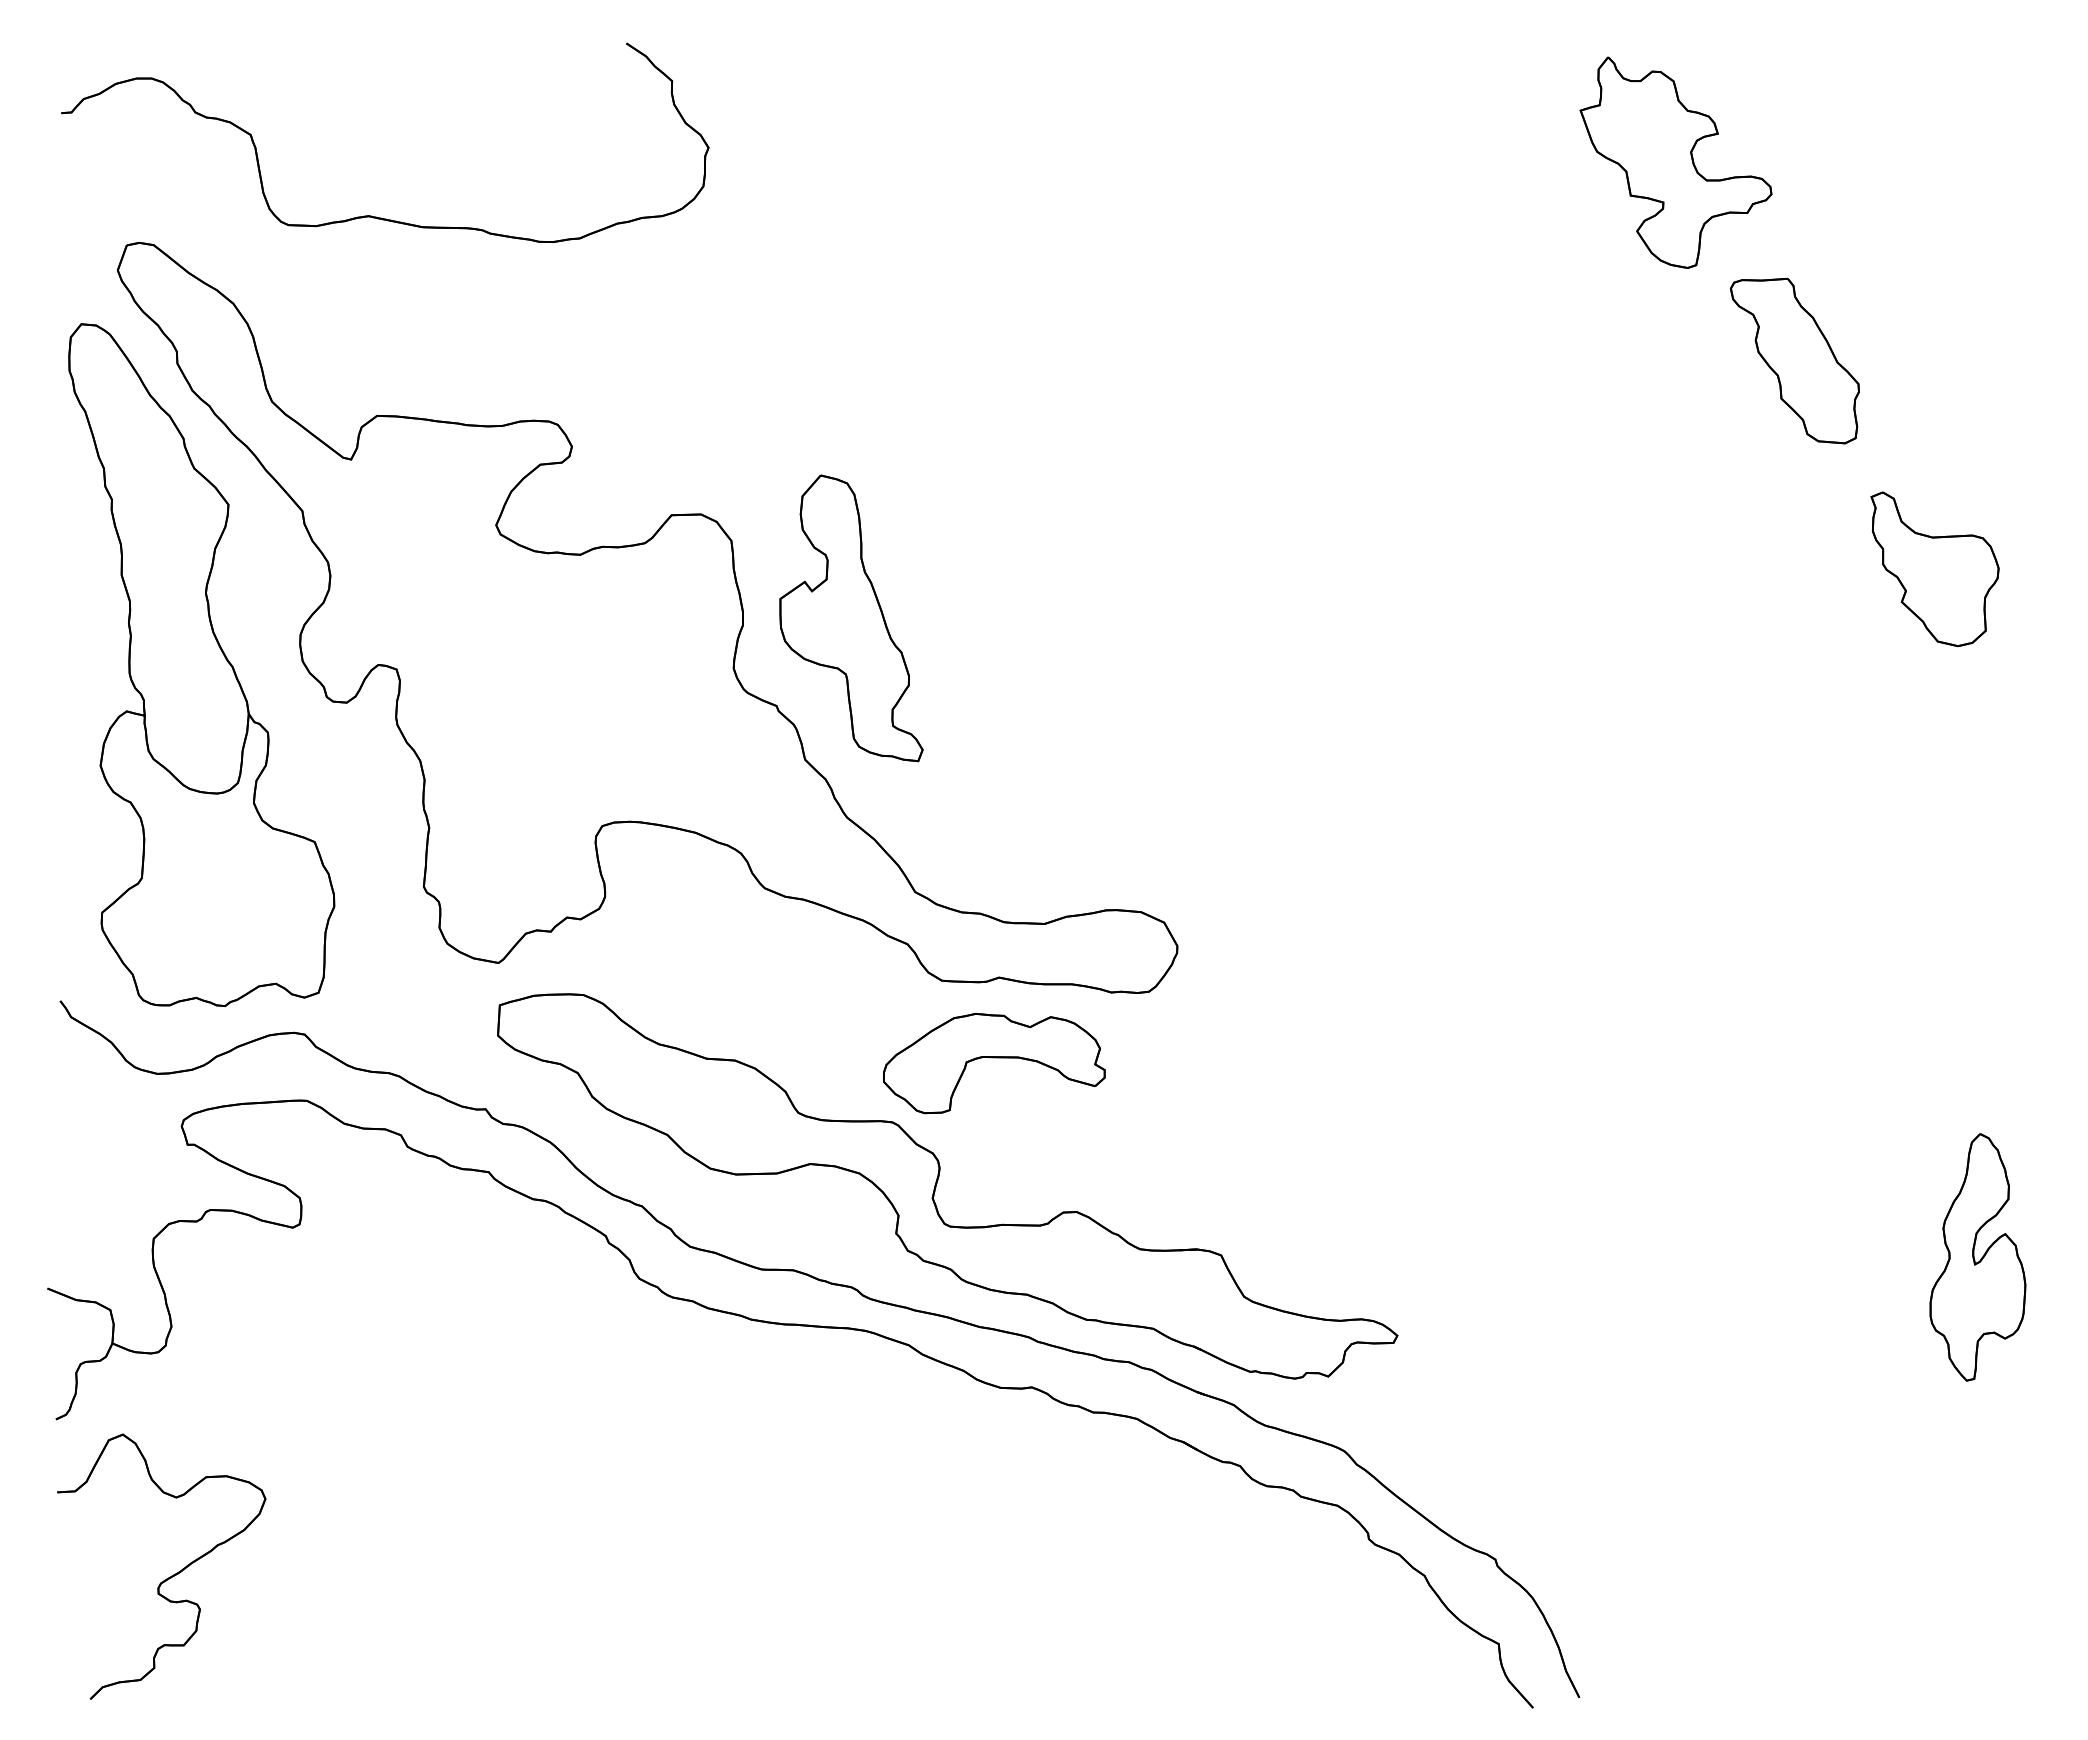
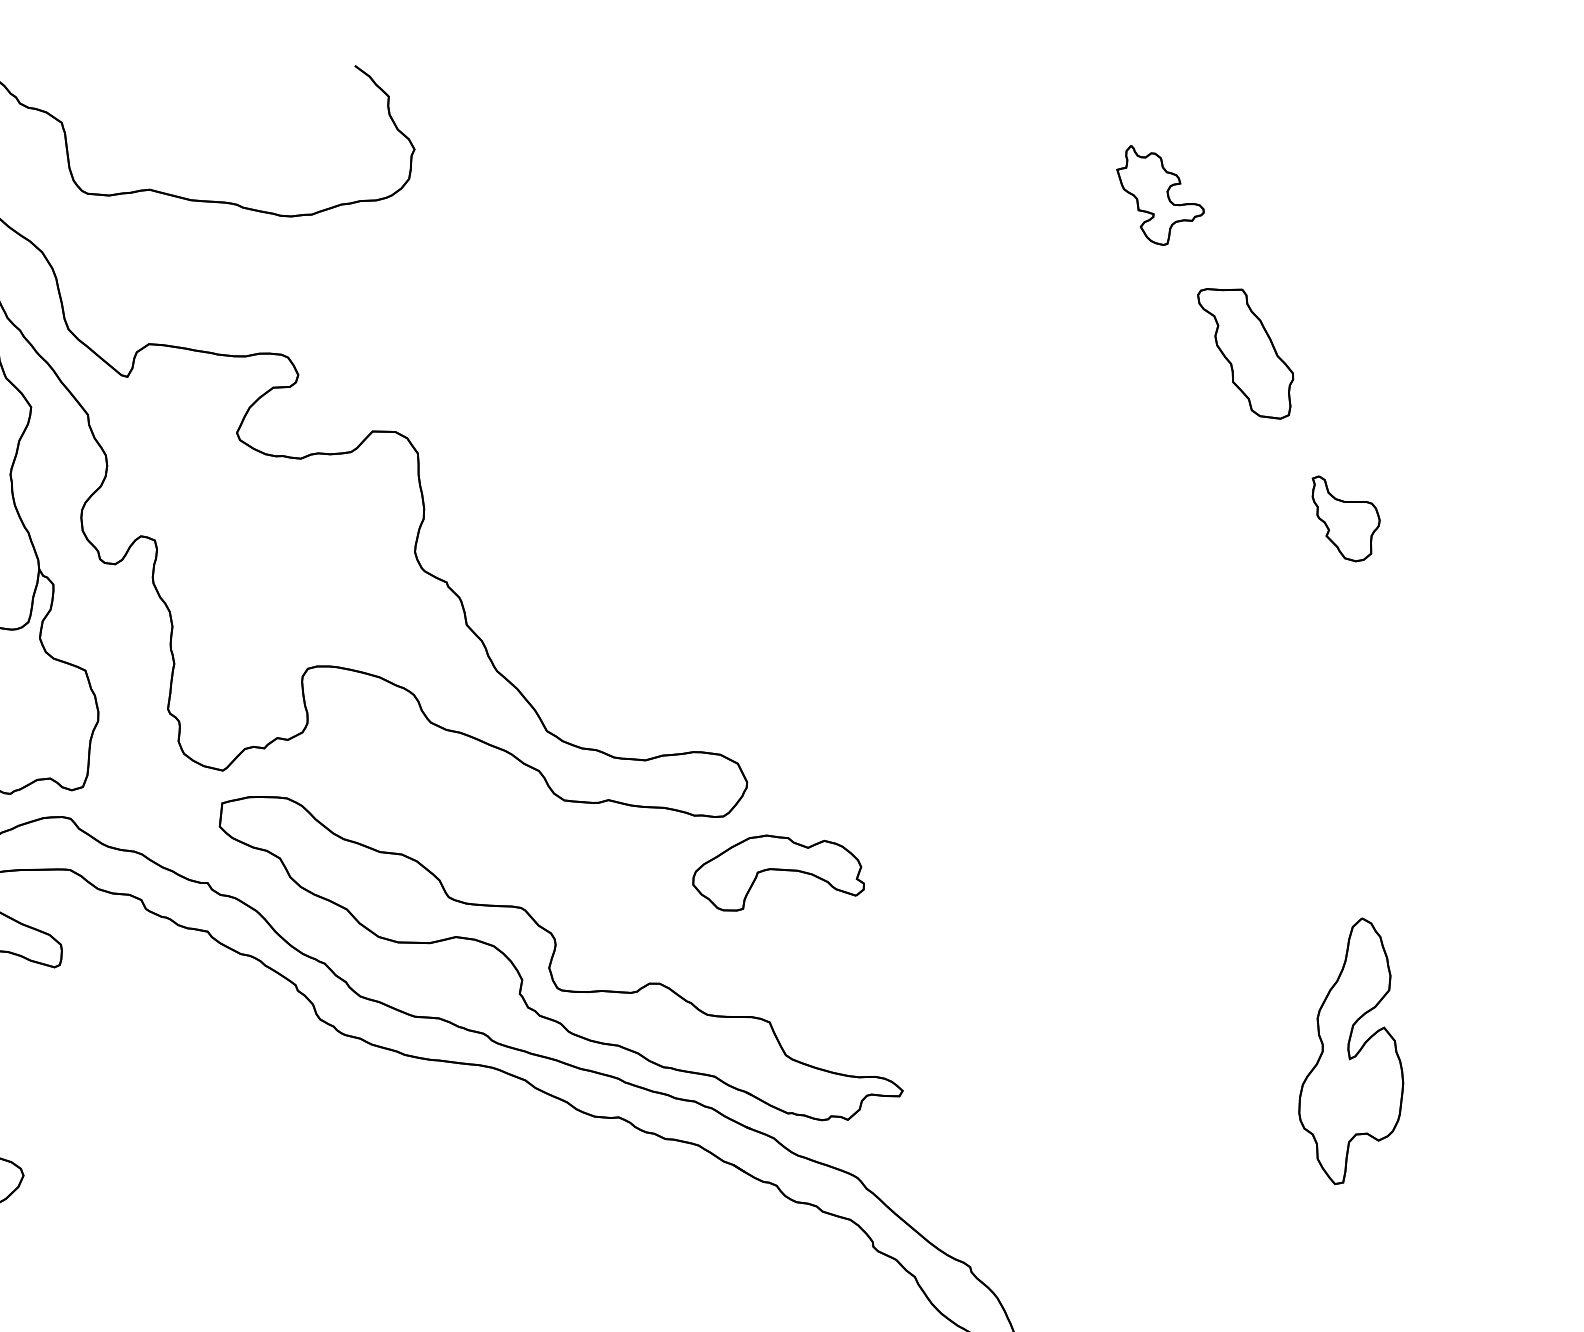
part: (1675, 162) -> (1159, 195), size x0.6
part: (1934, 569) -> (1344, 519), size x0.7
part: (851, 618) -> (507, 517), removed
part: (994, 1063) -> (779, 874), moved
part: (1977, 1257) -> (1353, 1051), size x1.4

